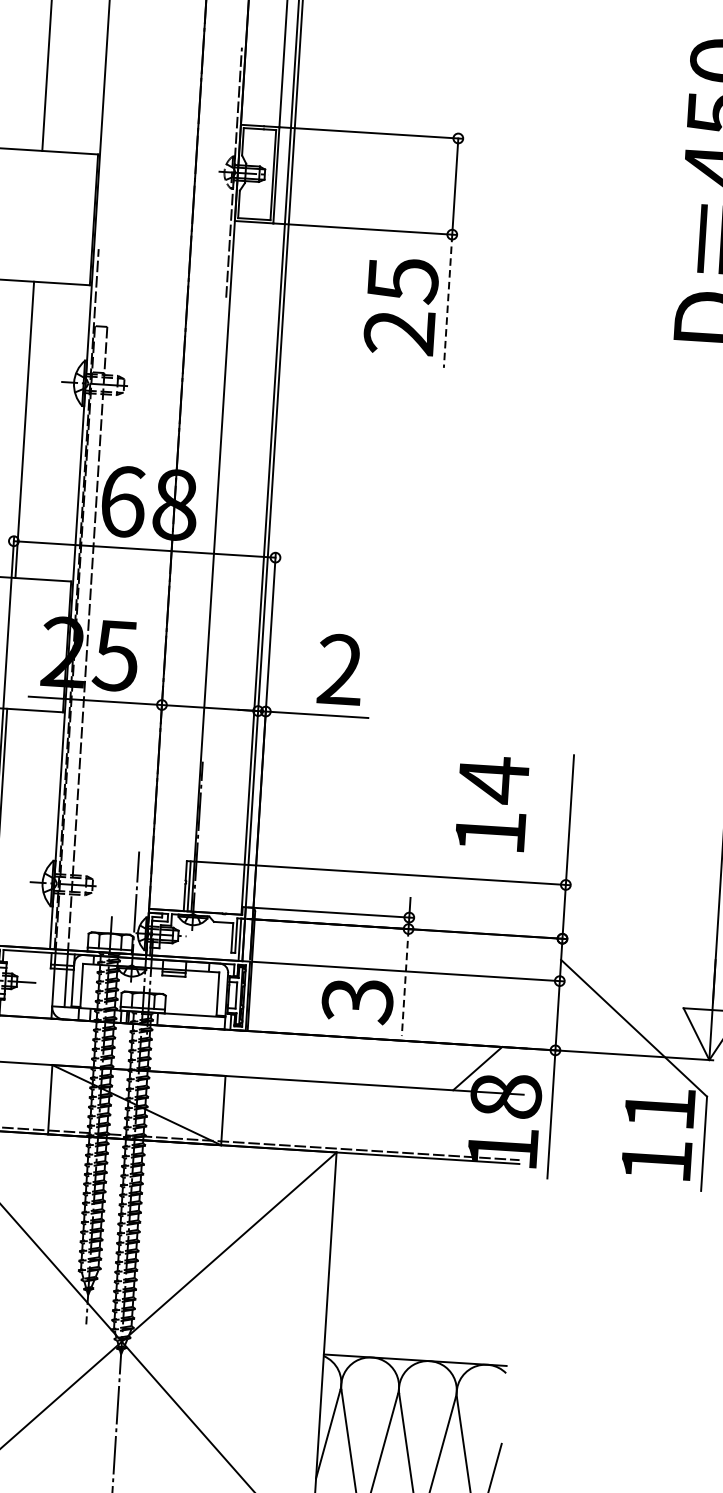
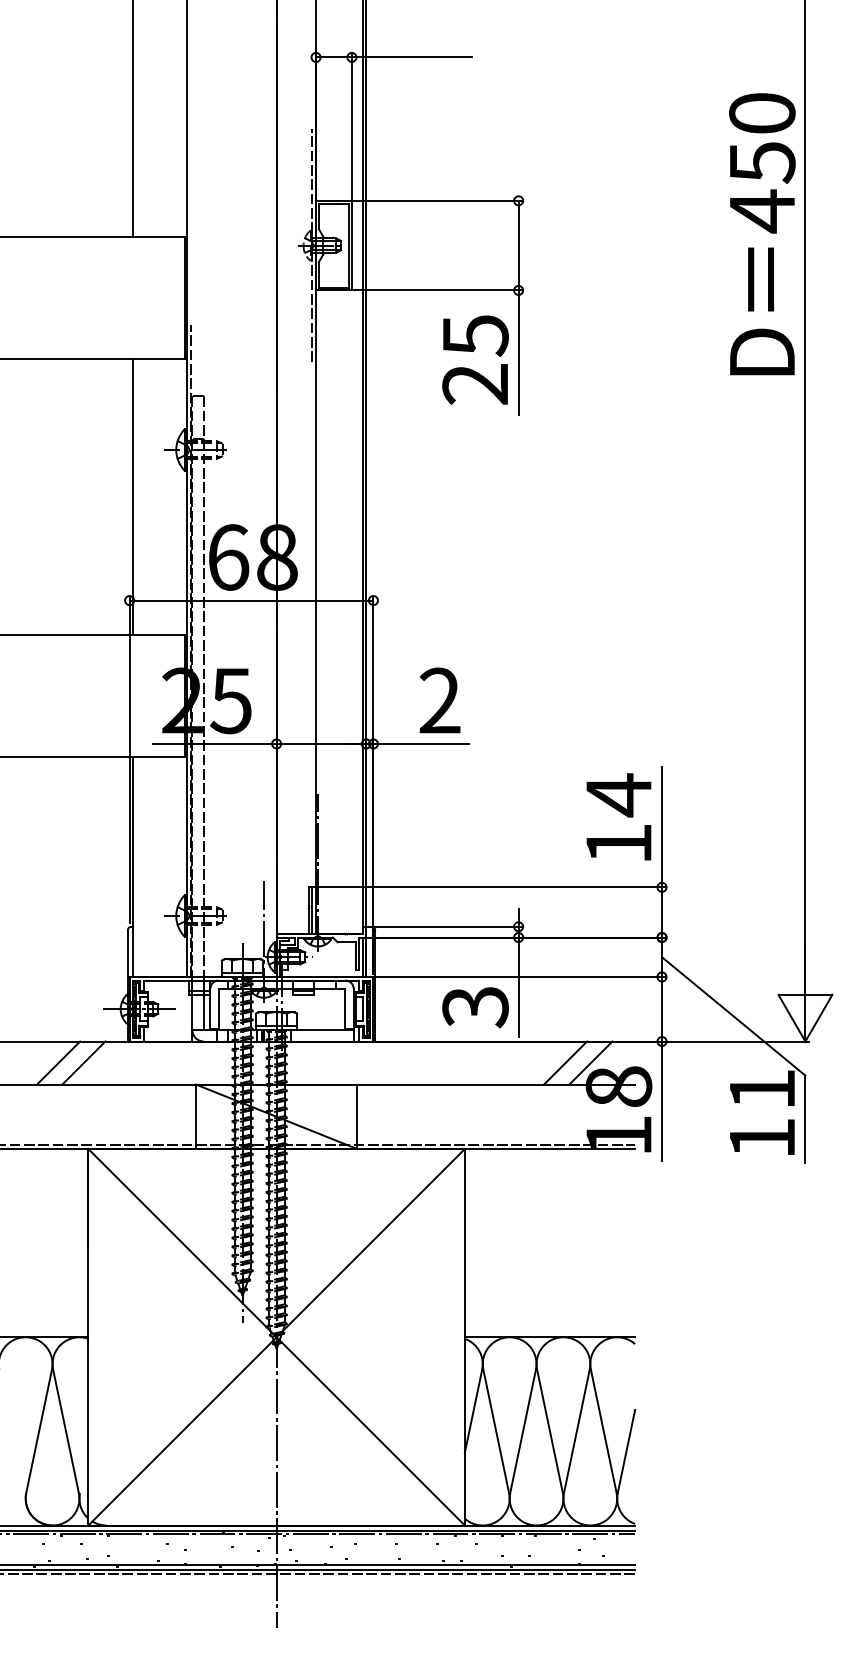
line: (447, 302) -> (518, 353), dashed -> solid
text: (491, 802) -> (618, 816), moved
line: (405, 982) -> (518, 987), dashed -> solid
line: (450, 1066) -> (565, 1062), added

